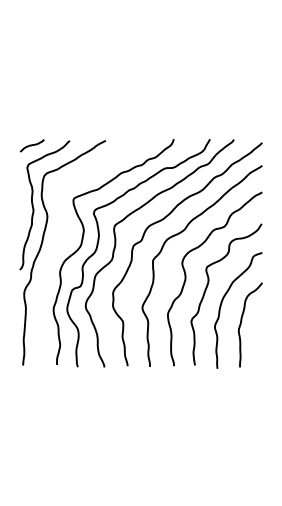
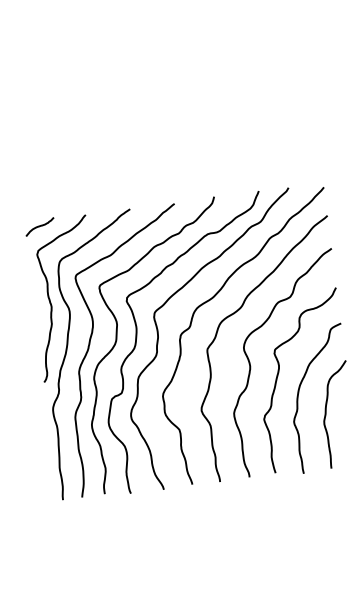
curve: (61, 242) -> (91, 341), added

